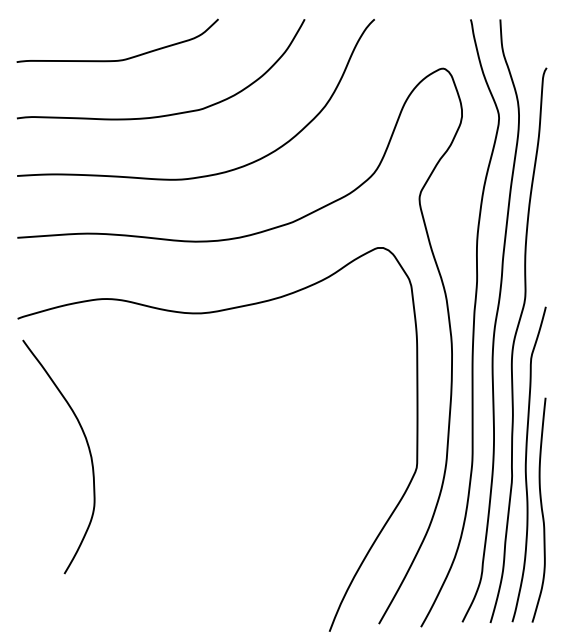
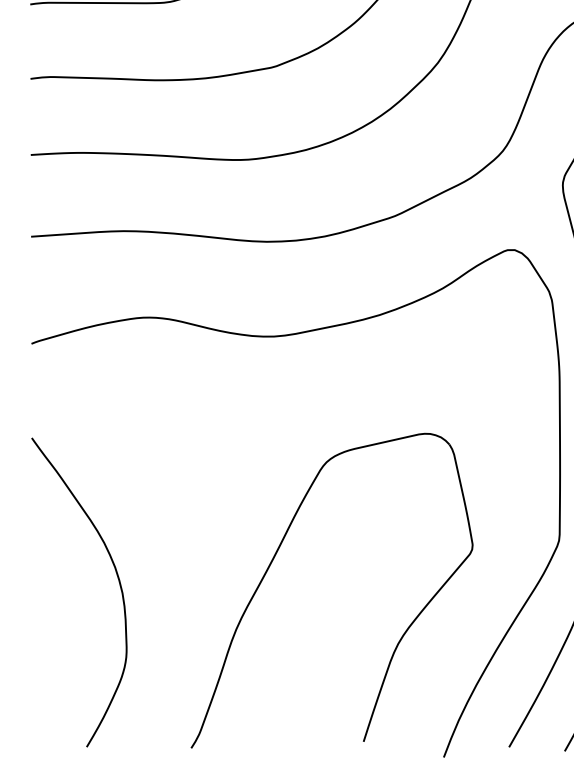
curve: (88, 450) -> (118, 583), moved
part: (203, 478) -> (277, 554), added

